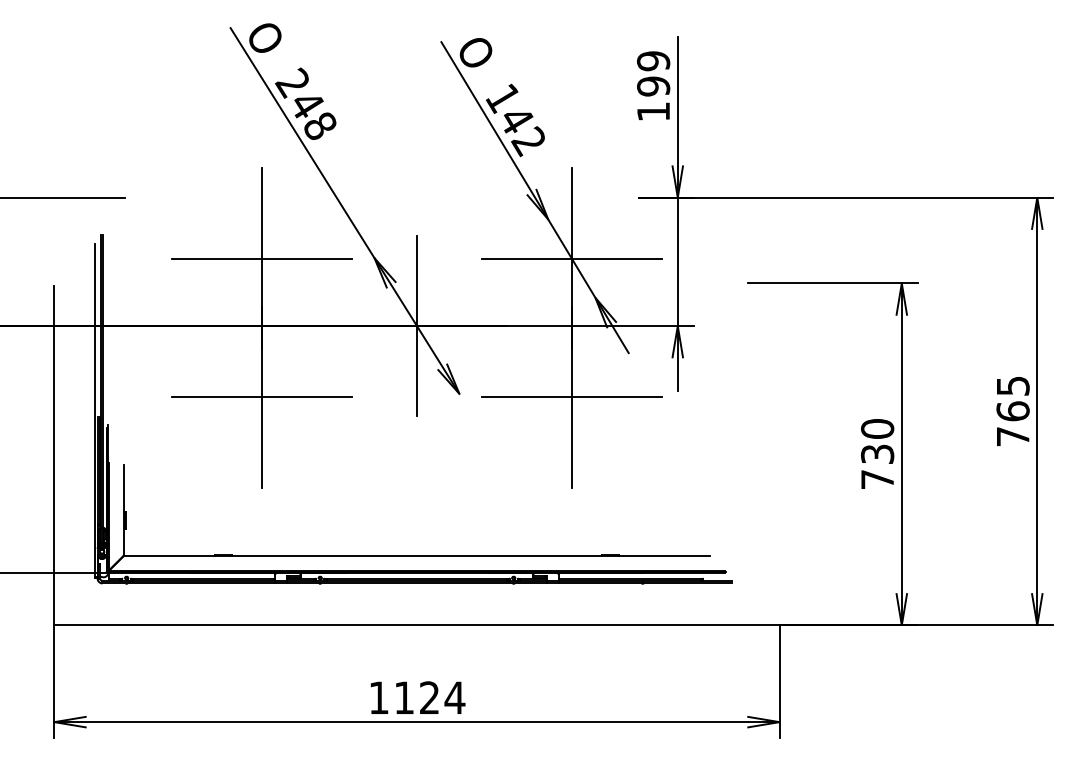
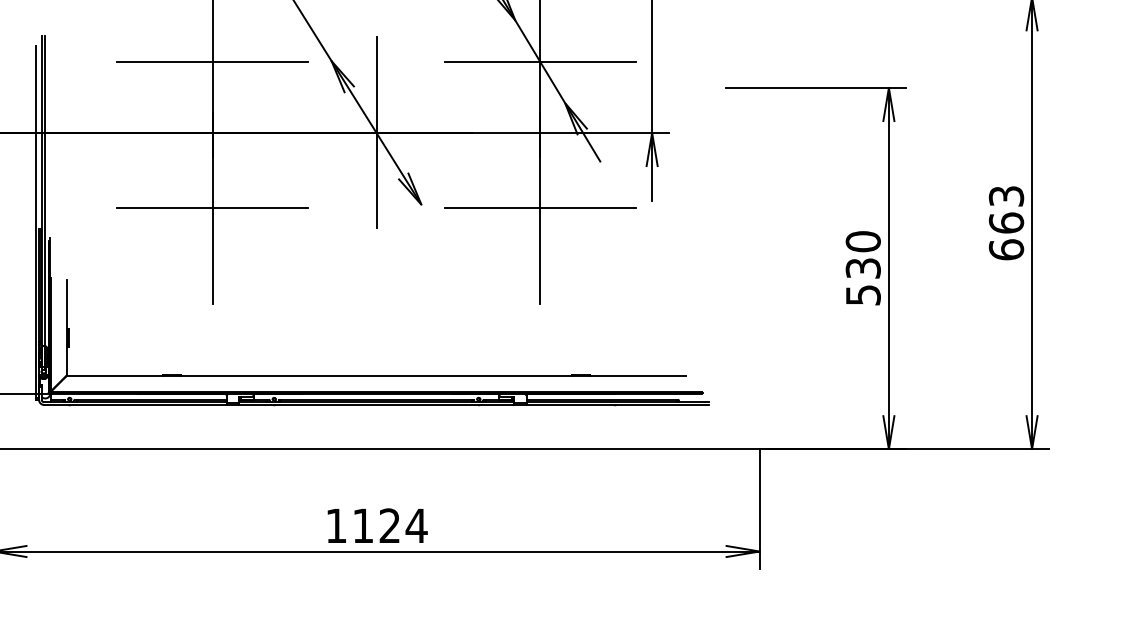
text: (1012, 411) -> (1005, 223), 765 -> 663
text: (877, 479) -> (863, 295), 730 -> 530

